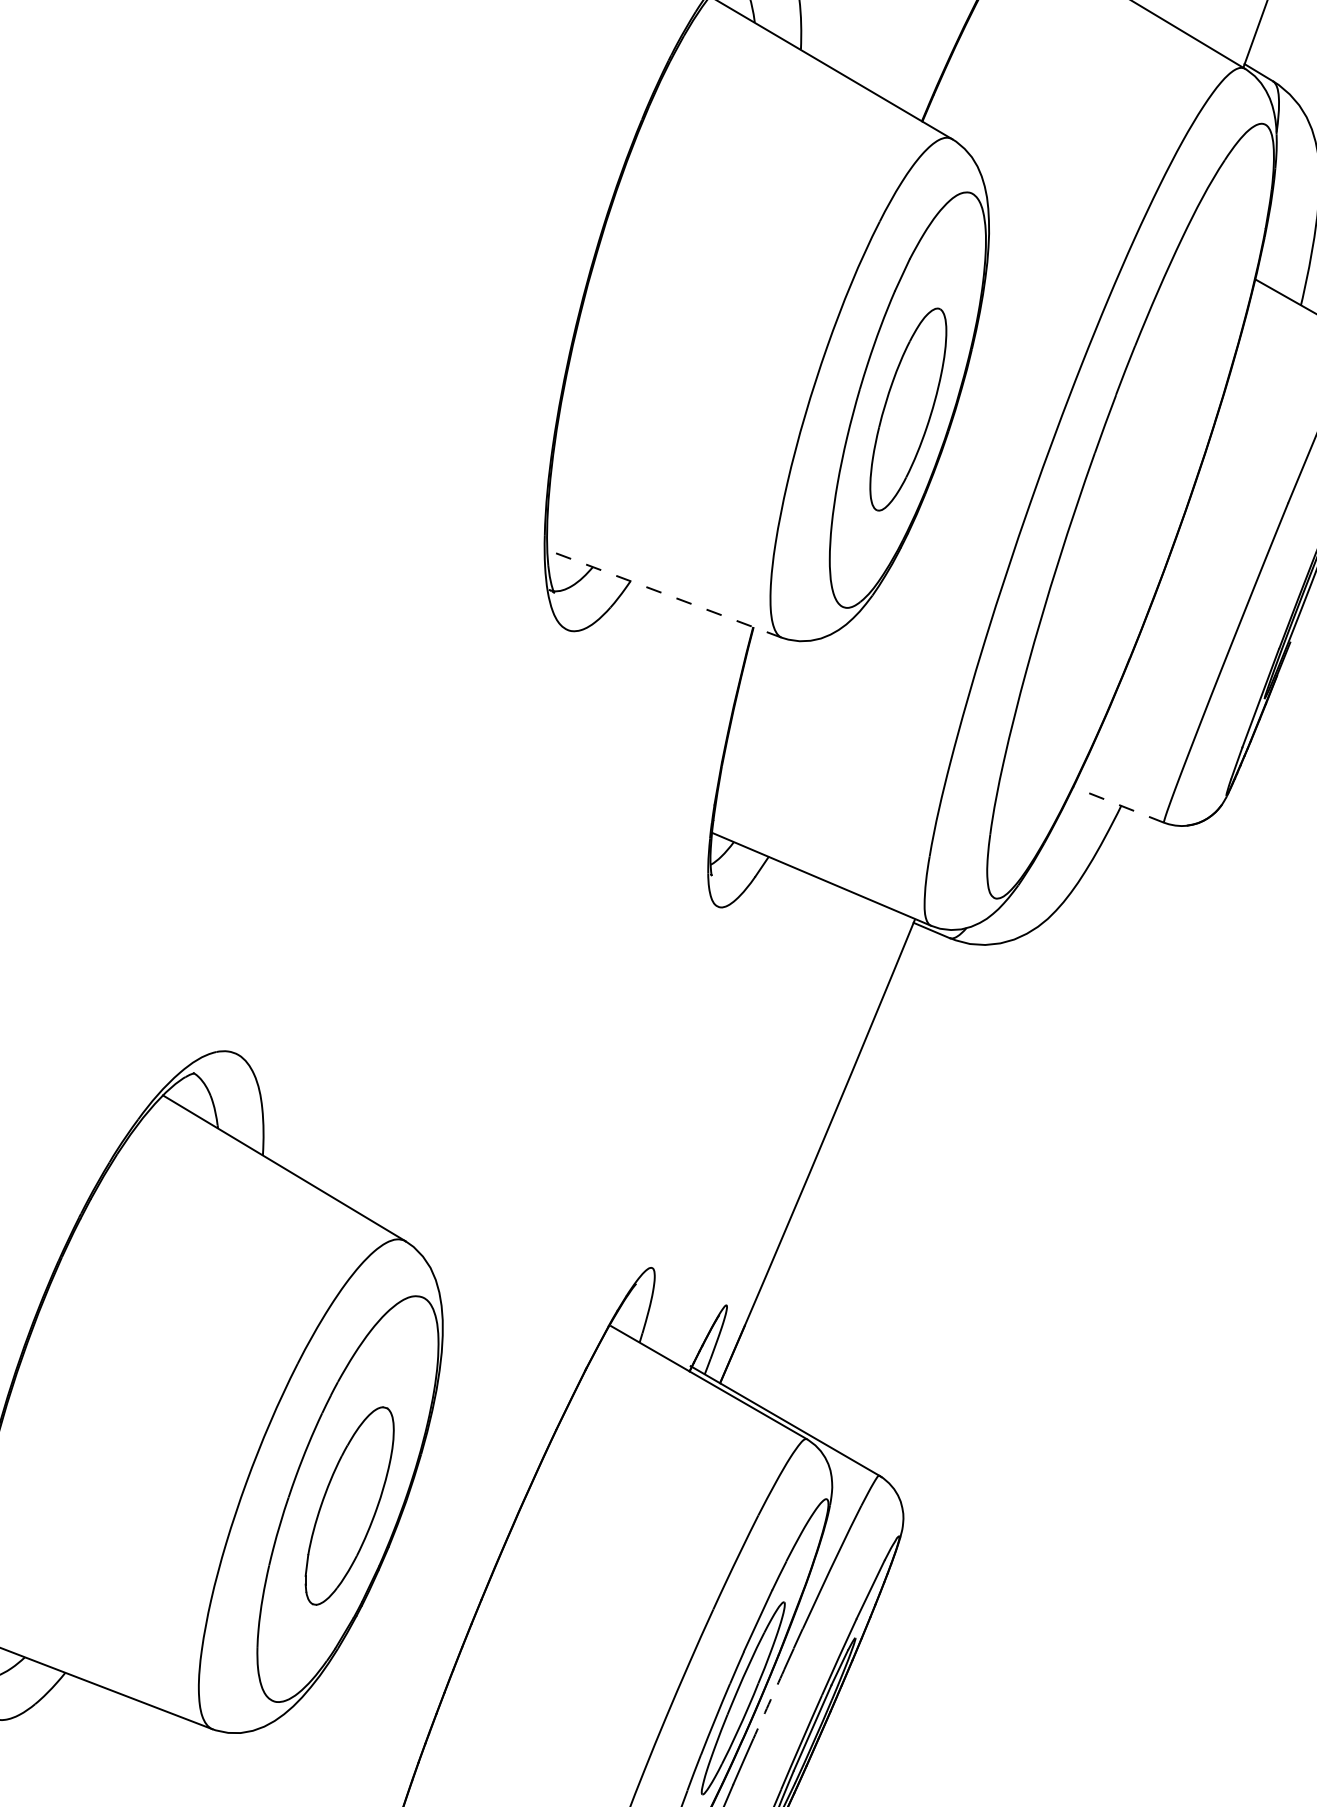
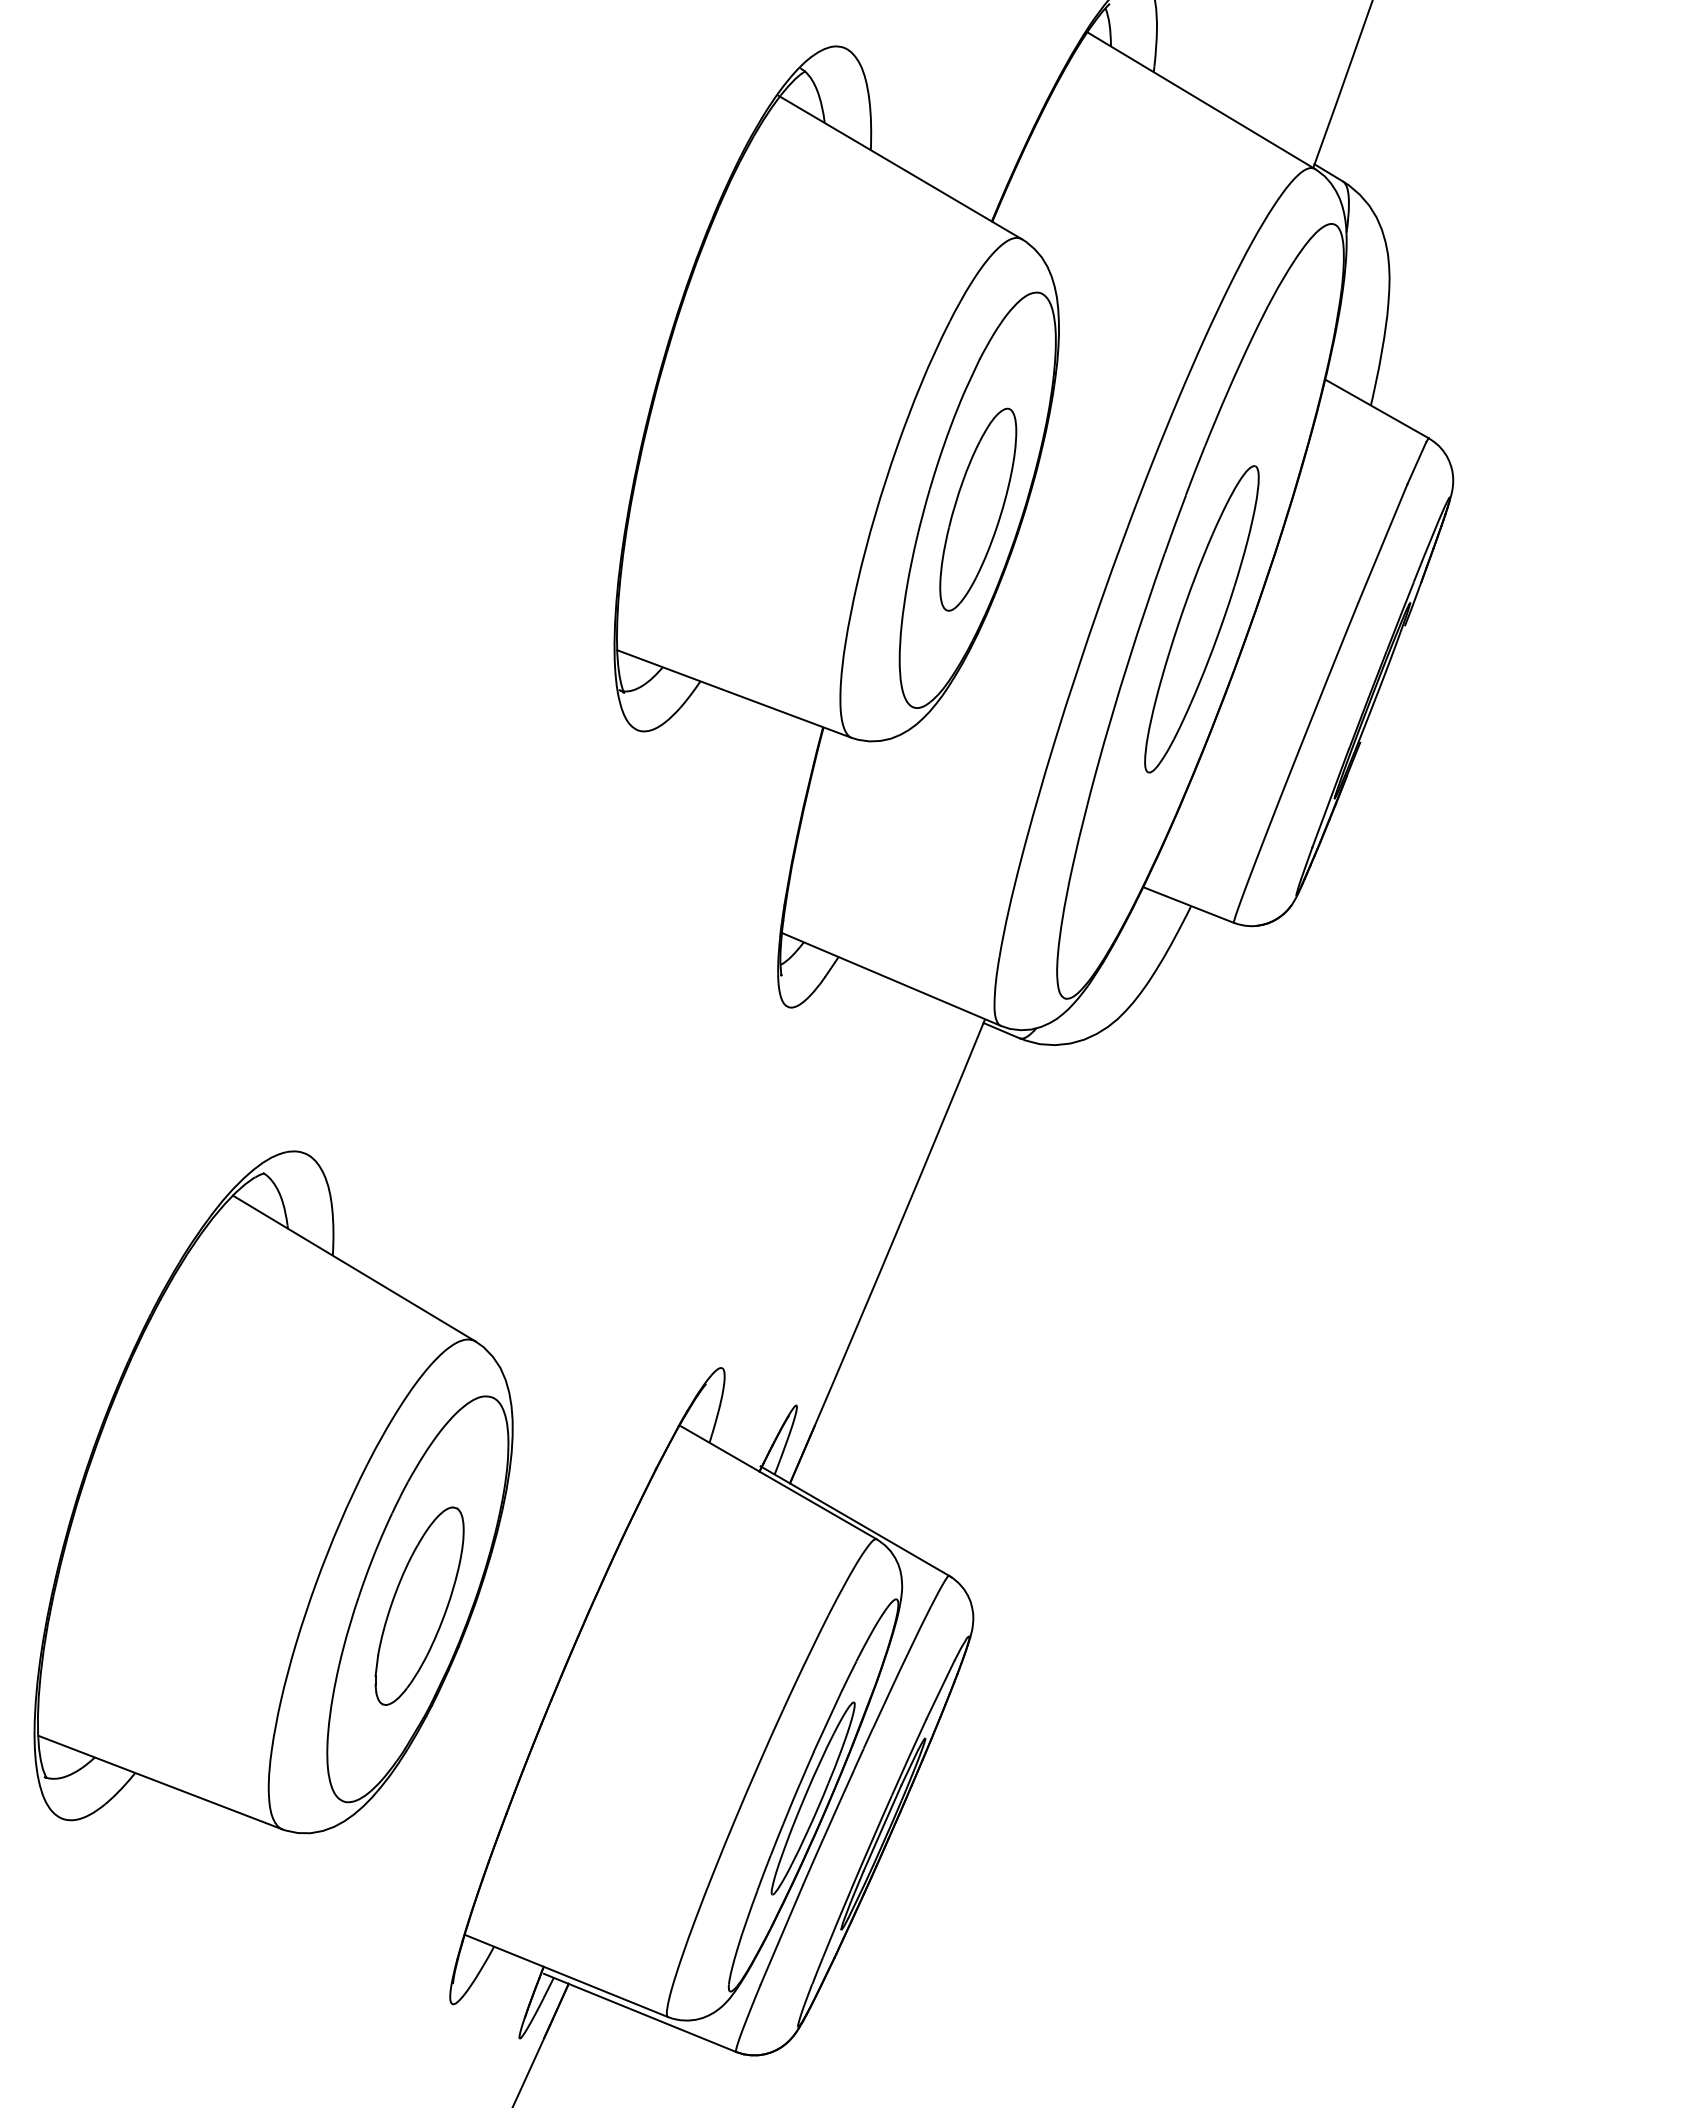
part: (1131, 519) -> (1201, 619), added
line: (663, 593) -> (733, 693), dashed -> solid
line: (1118, 805) -> (1188, 905), dashed -> solid
arc: (768, 1704) -> (838, 1804), dashed -> solid

